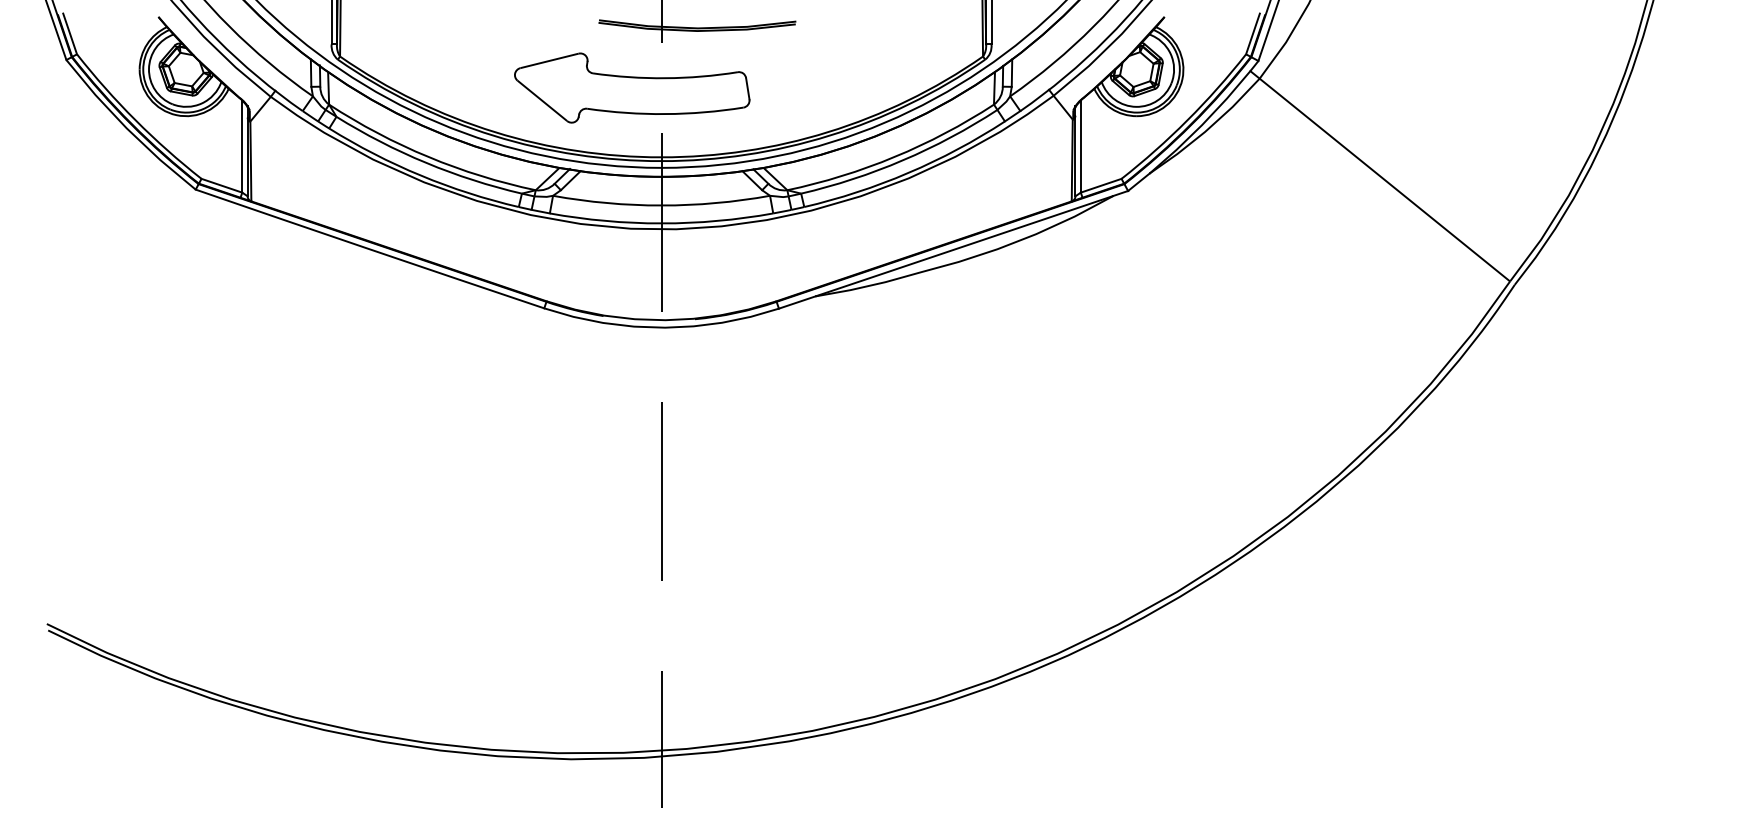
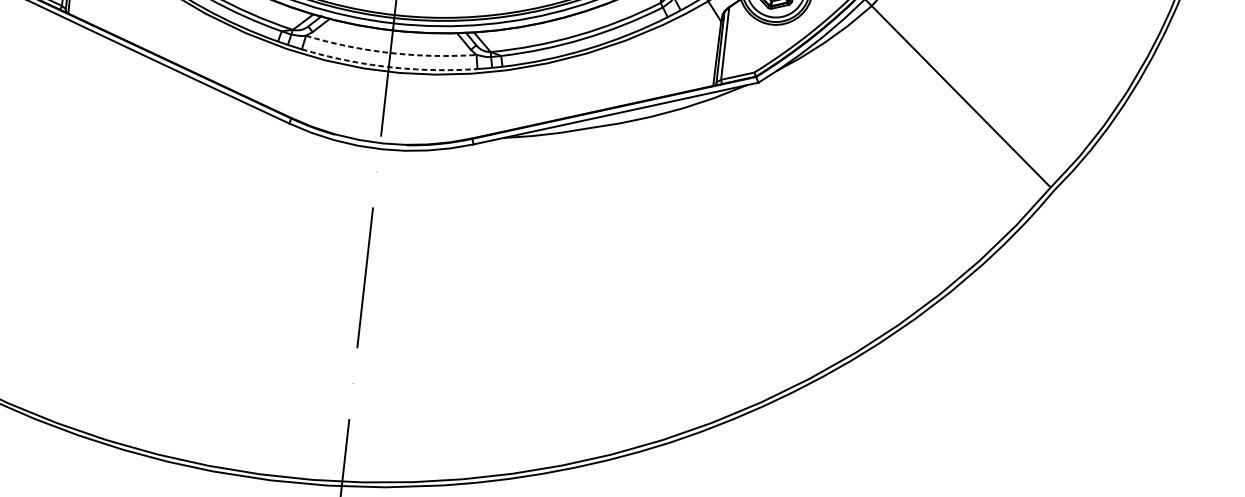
arc: (661, 205) -> (390, 52), solid -> dashed
arc: (661, 223) -> (388, 67), solid -> dashed

